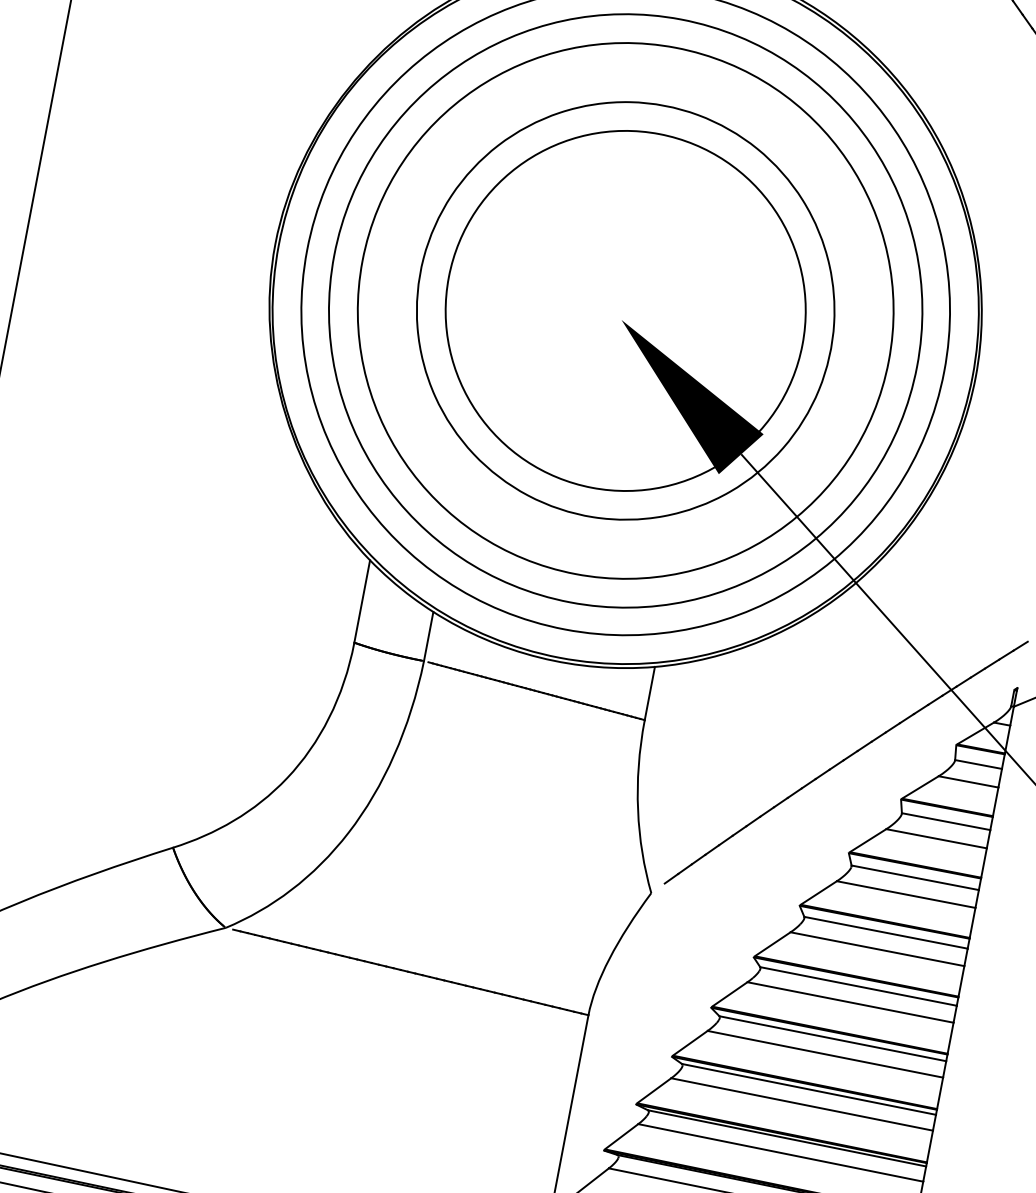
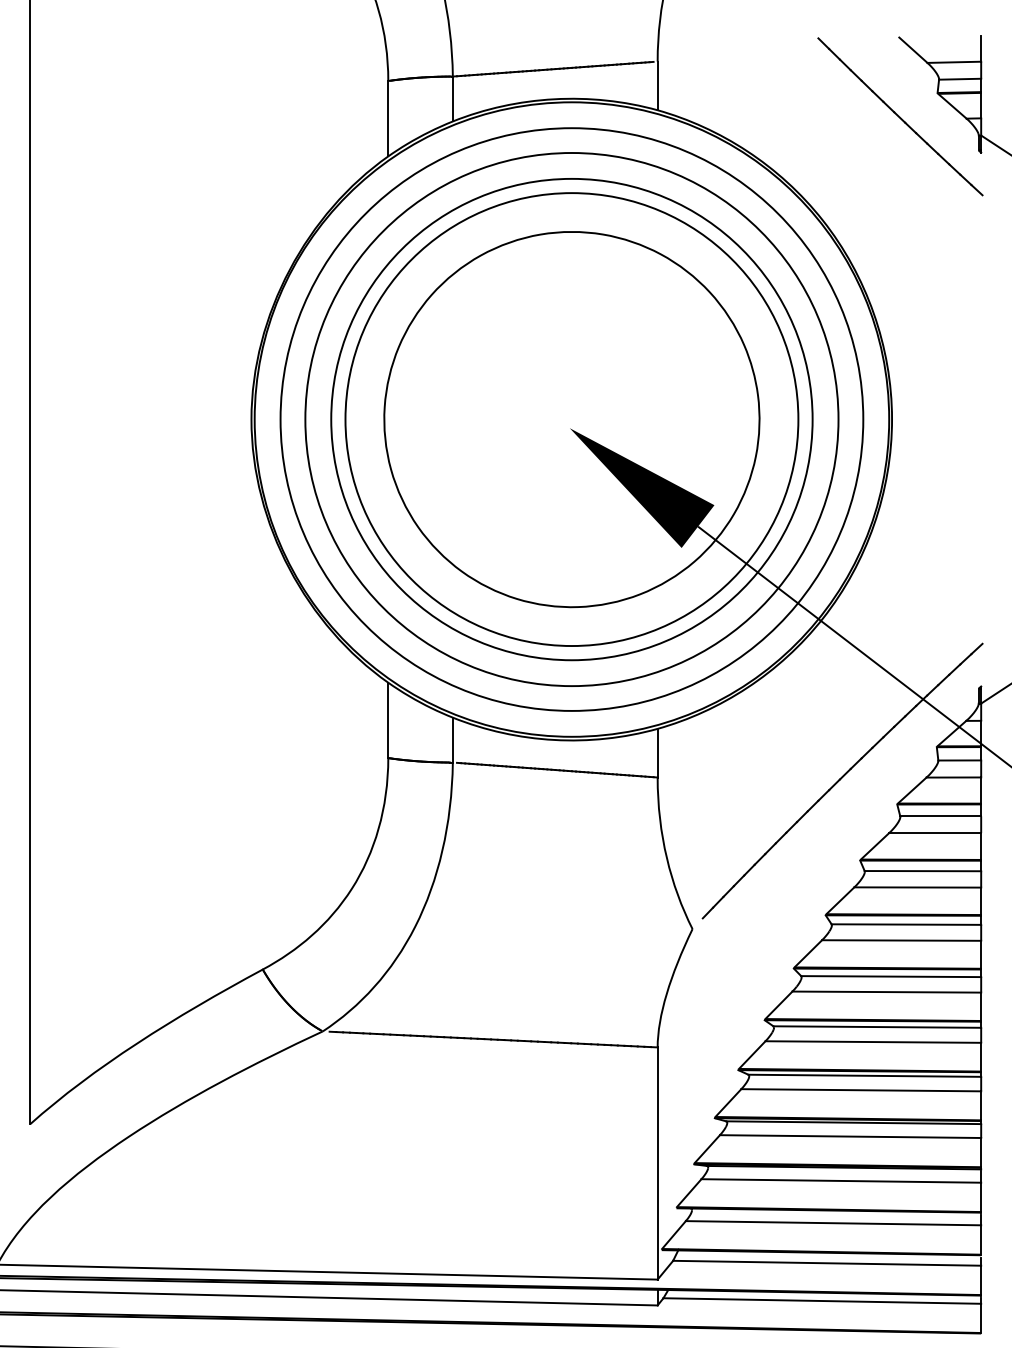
circle: (625, 310) -> (571, 419), size x1.4

